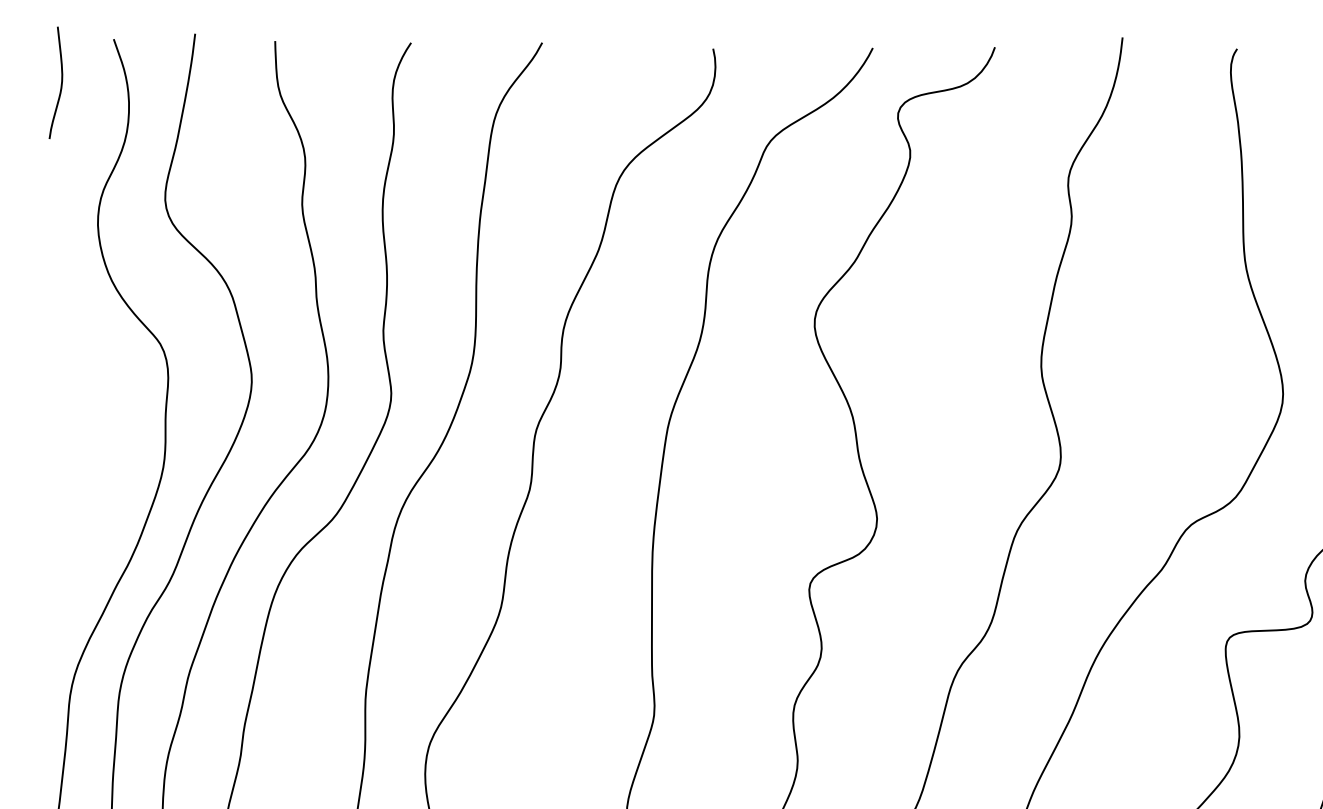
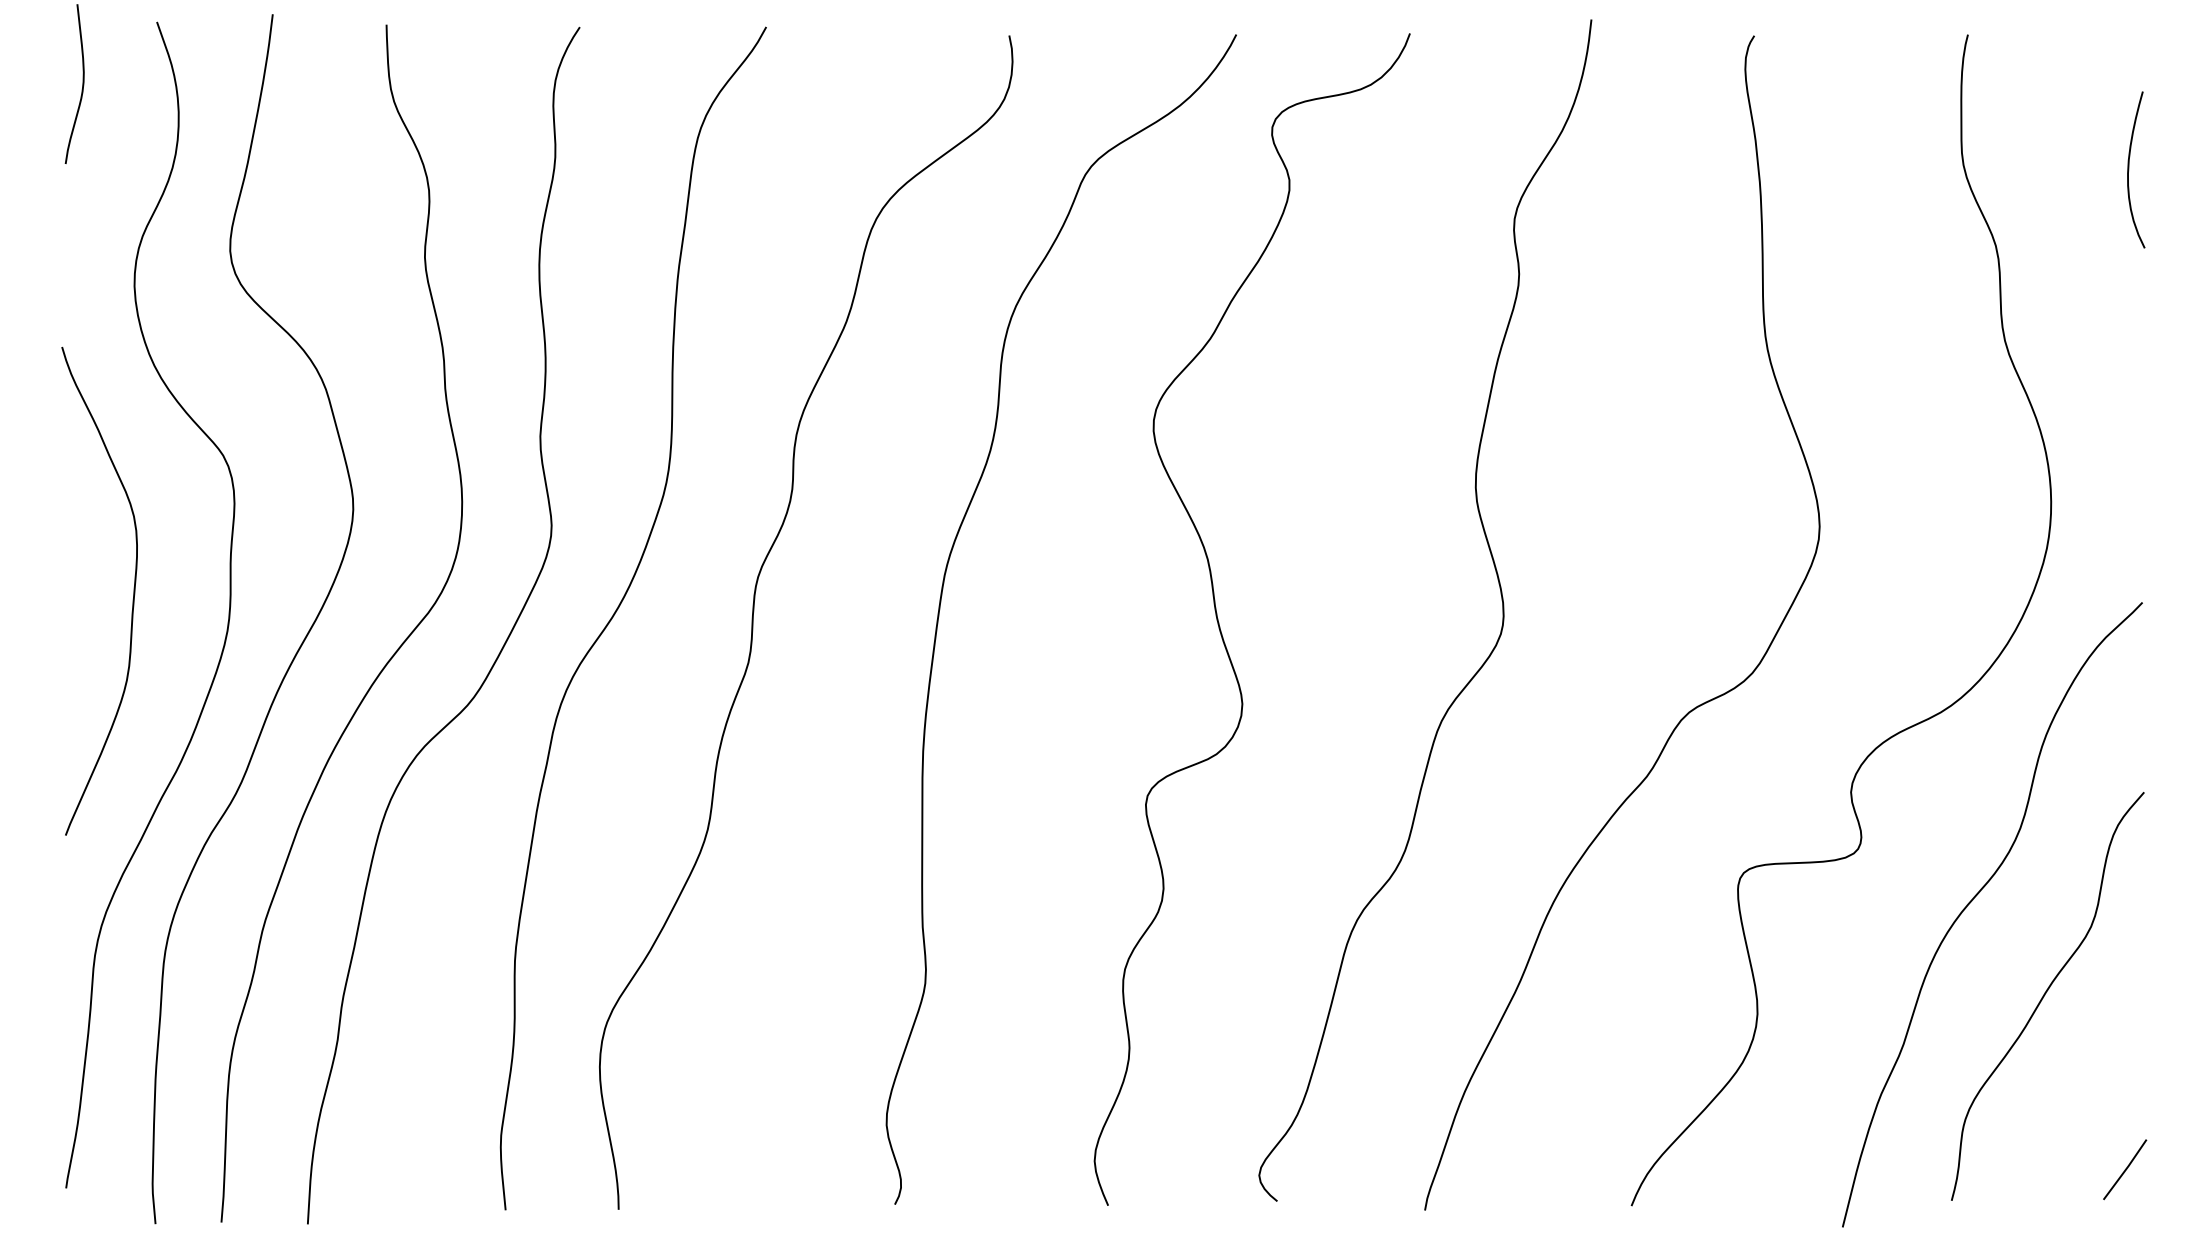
curve: (97, 439) -> (133, 590), added

